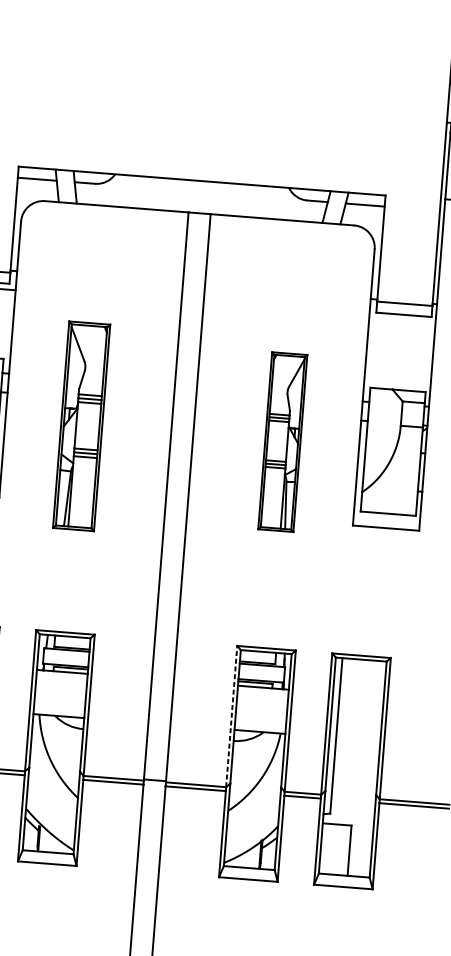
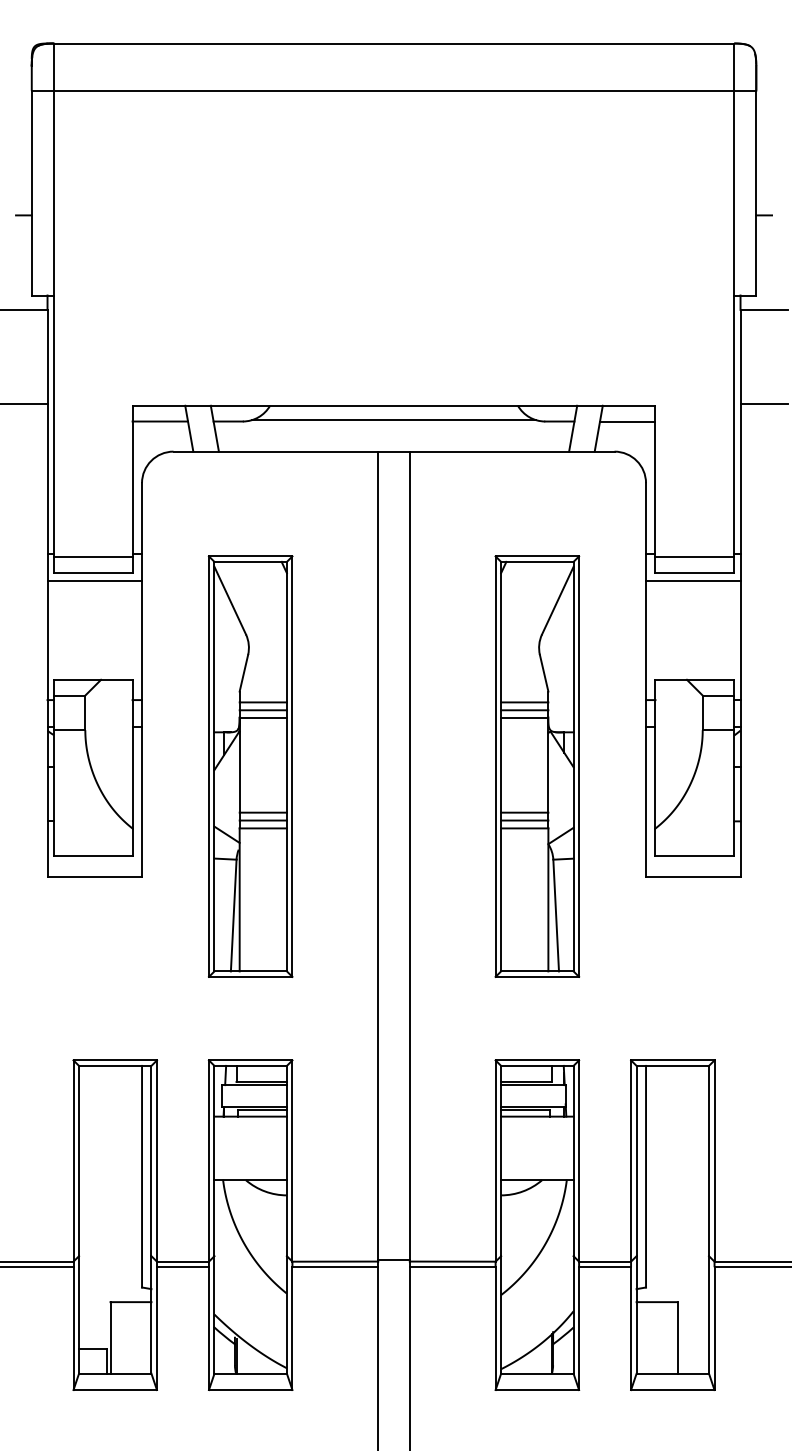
line: (200, 191) -> (393, 420), added
line: (402, 320) -> (693, 581), added
part: (81, 426) -> (250, 766), size x1.43
part: (282, 442) -> (537, 766), size x1.67
line: (231, 716) -> (495, 1161), dashed -> solid

